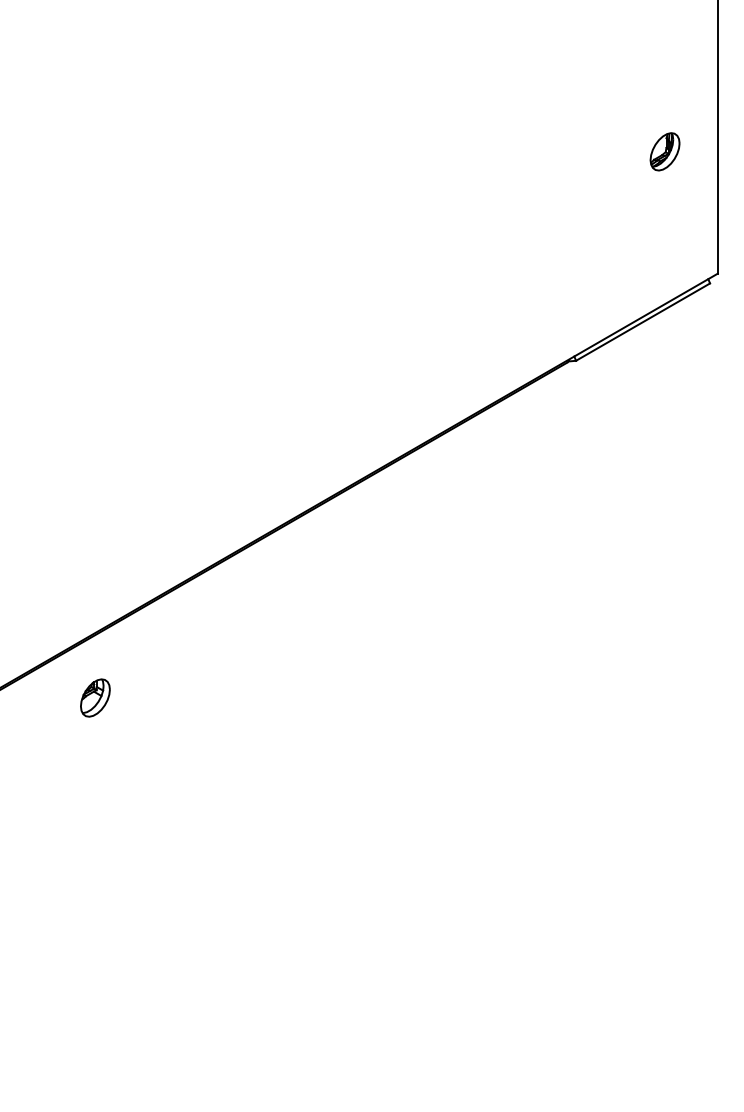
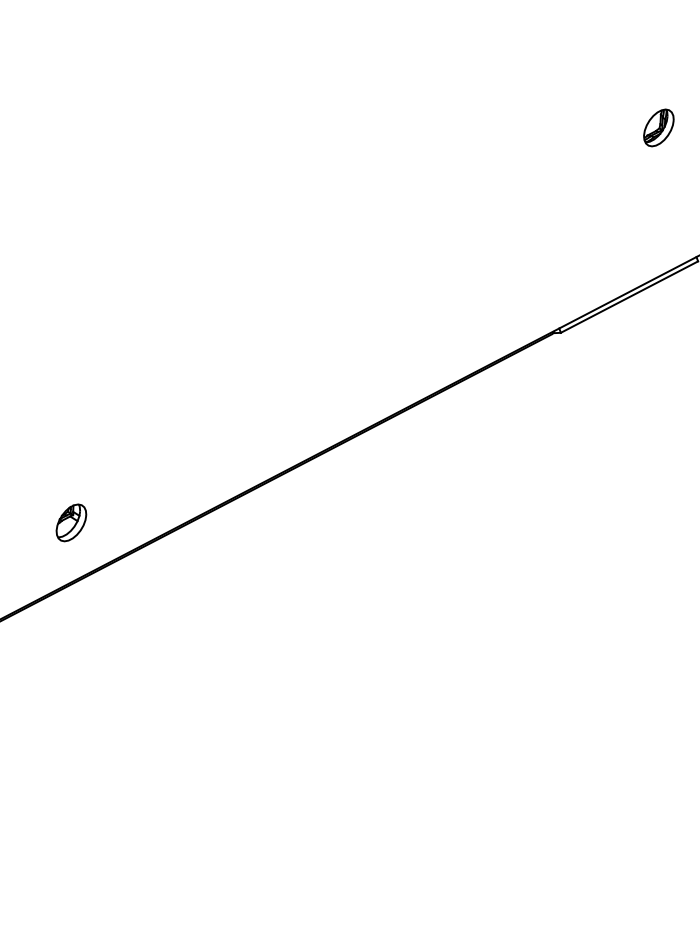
part: (95, 697) -> (71, 522), moved

